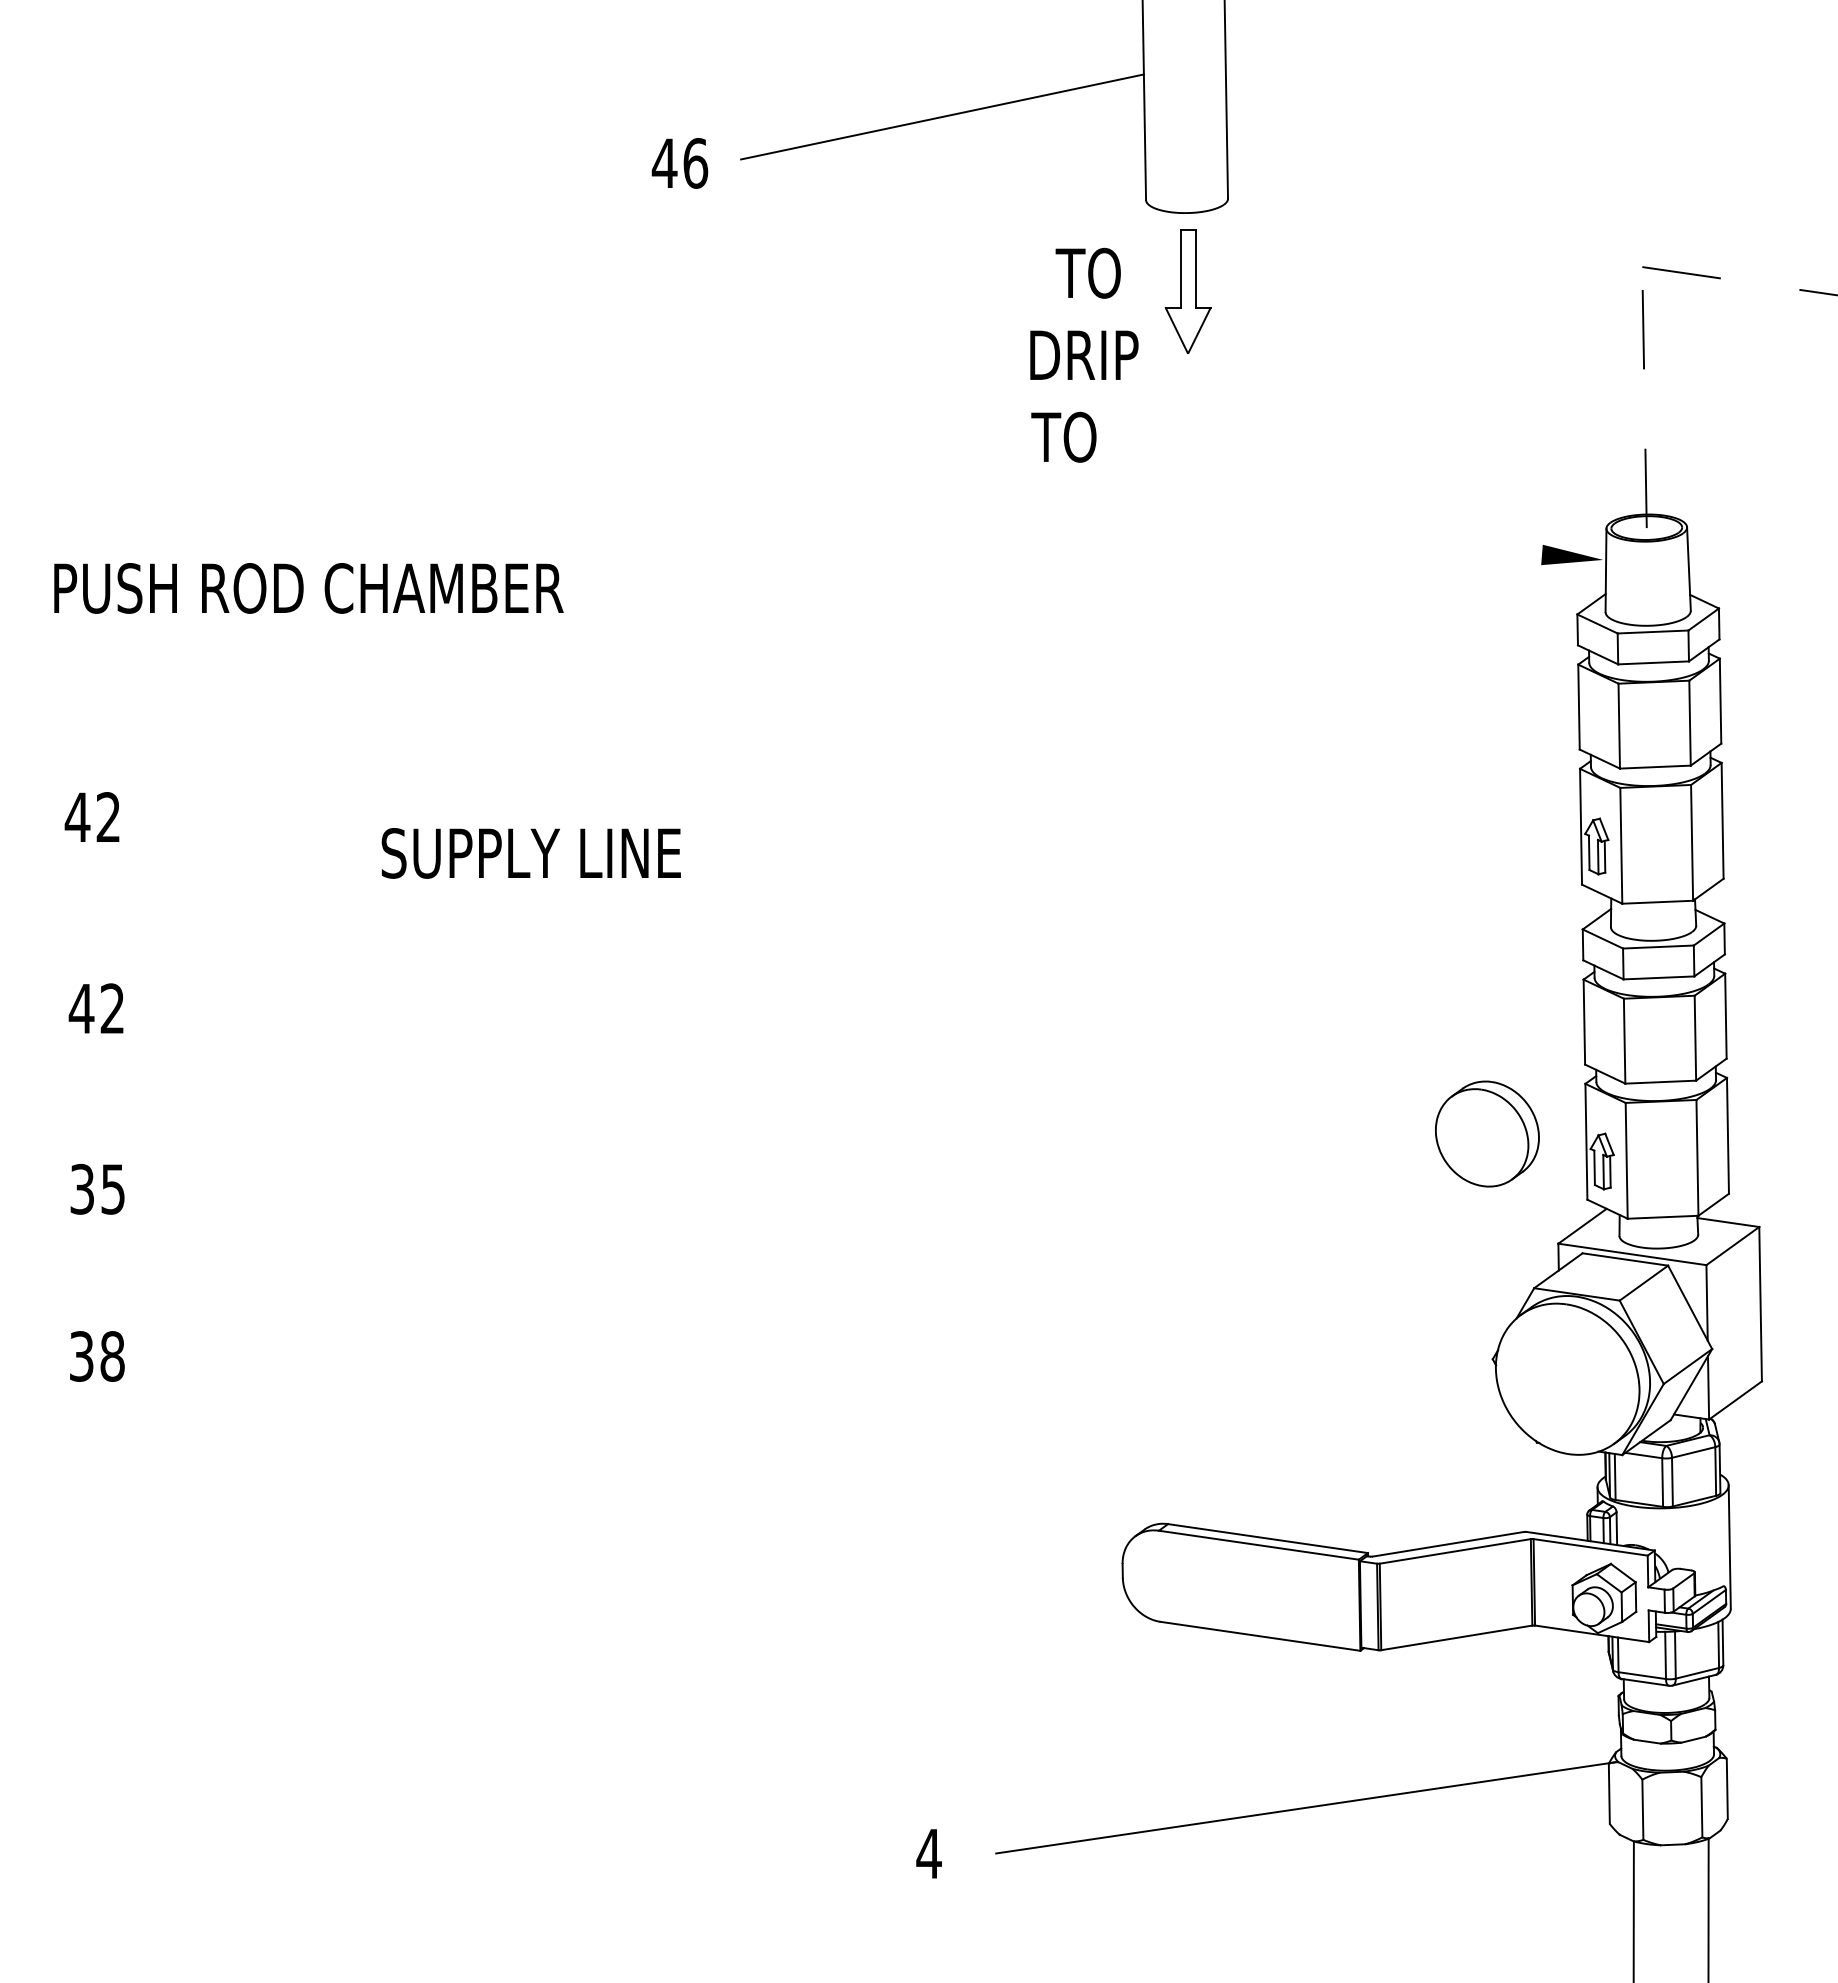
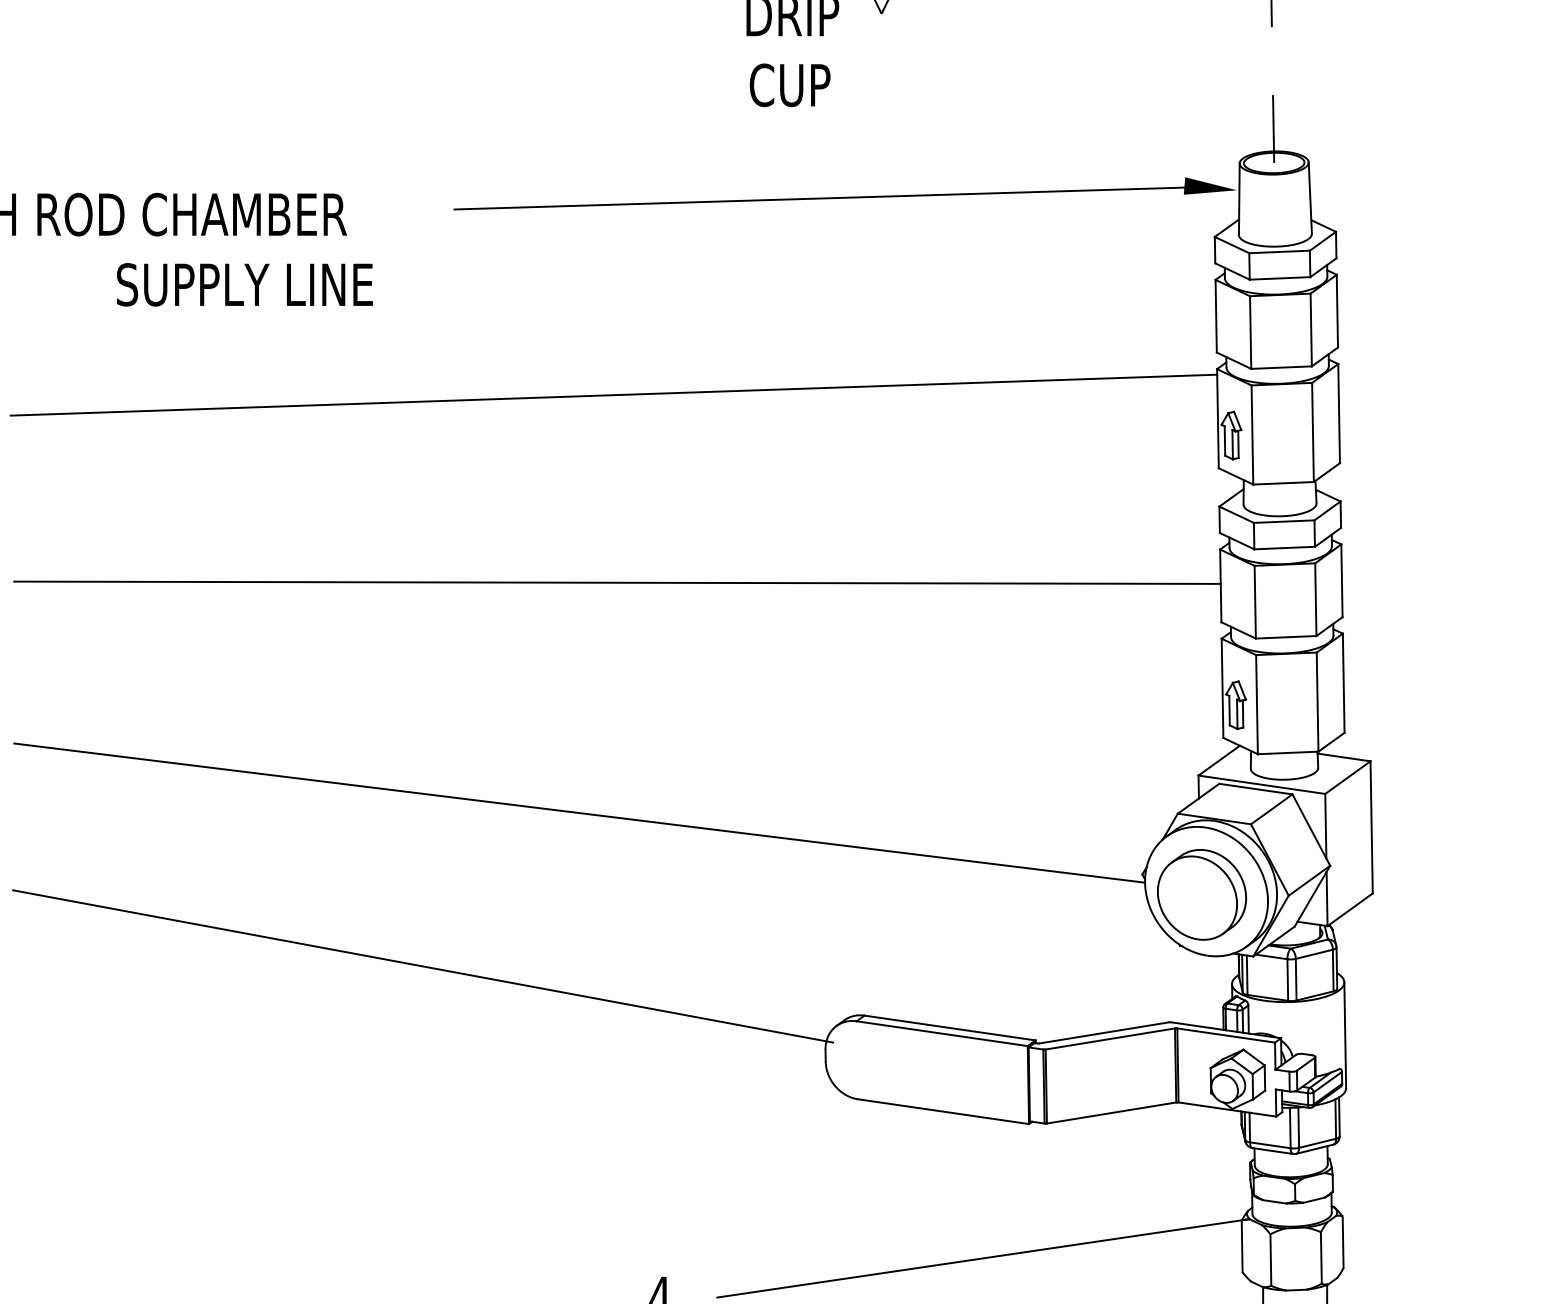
text: (1079, 436) -> (788, 84), TO -> CUP
line: (1119, 569) -> (822, 198), added
line: (875, 799) -> (614, 395), added
text: (530, 853) -> (244, 284), moved
line: (879, 1018) -> (617, 582), added
part: (1487, 1133) -> (1202, 894), moved
line: (834, 1287) -> (578, 813), added
line: (652, 1466) -> (423, 966), added

